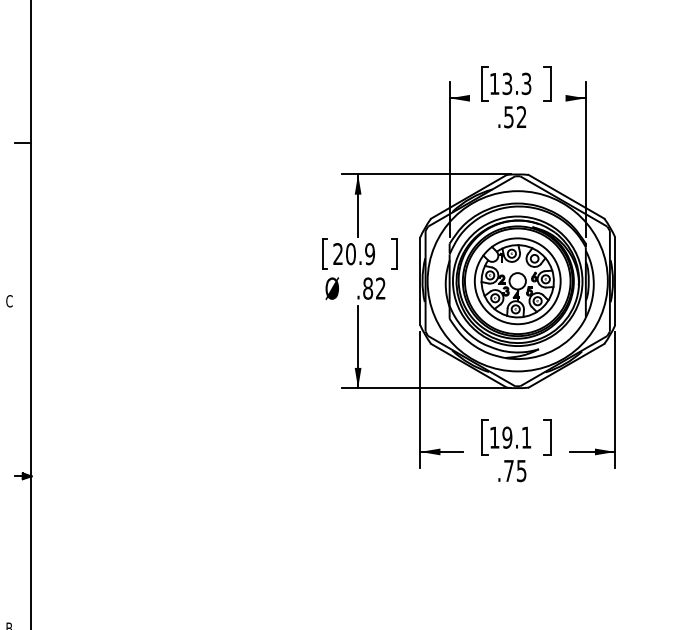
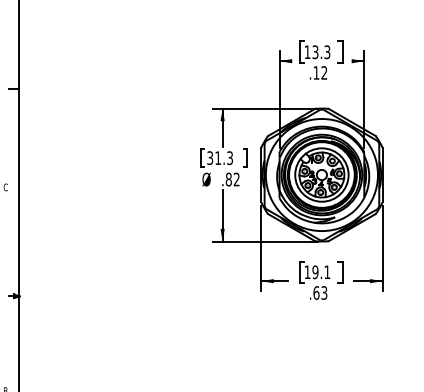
text: (509, 116) -> (316, 72), .52 -> .12
text: (354, 254) -> (220, 158), 20.9 -> 31.3
text: (515, 470) -> (320, 292), .75 -> .63

